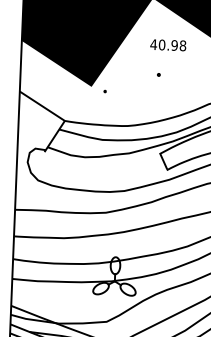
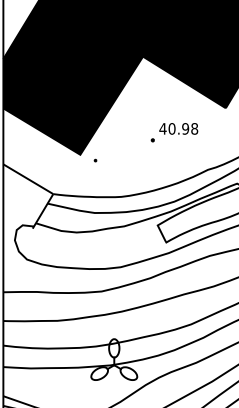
text: (168, 44) -> (178, 128), moved

